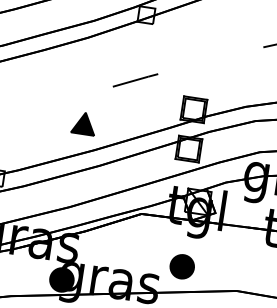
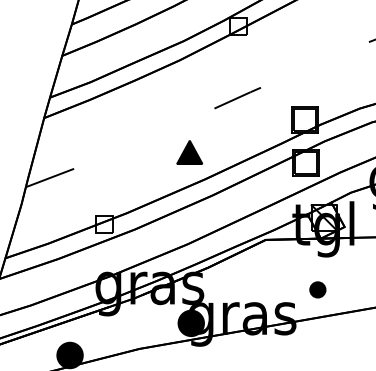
part: (182, 266) -> (317, 289), size x0.6

